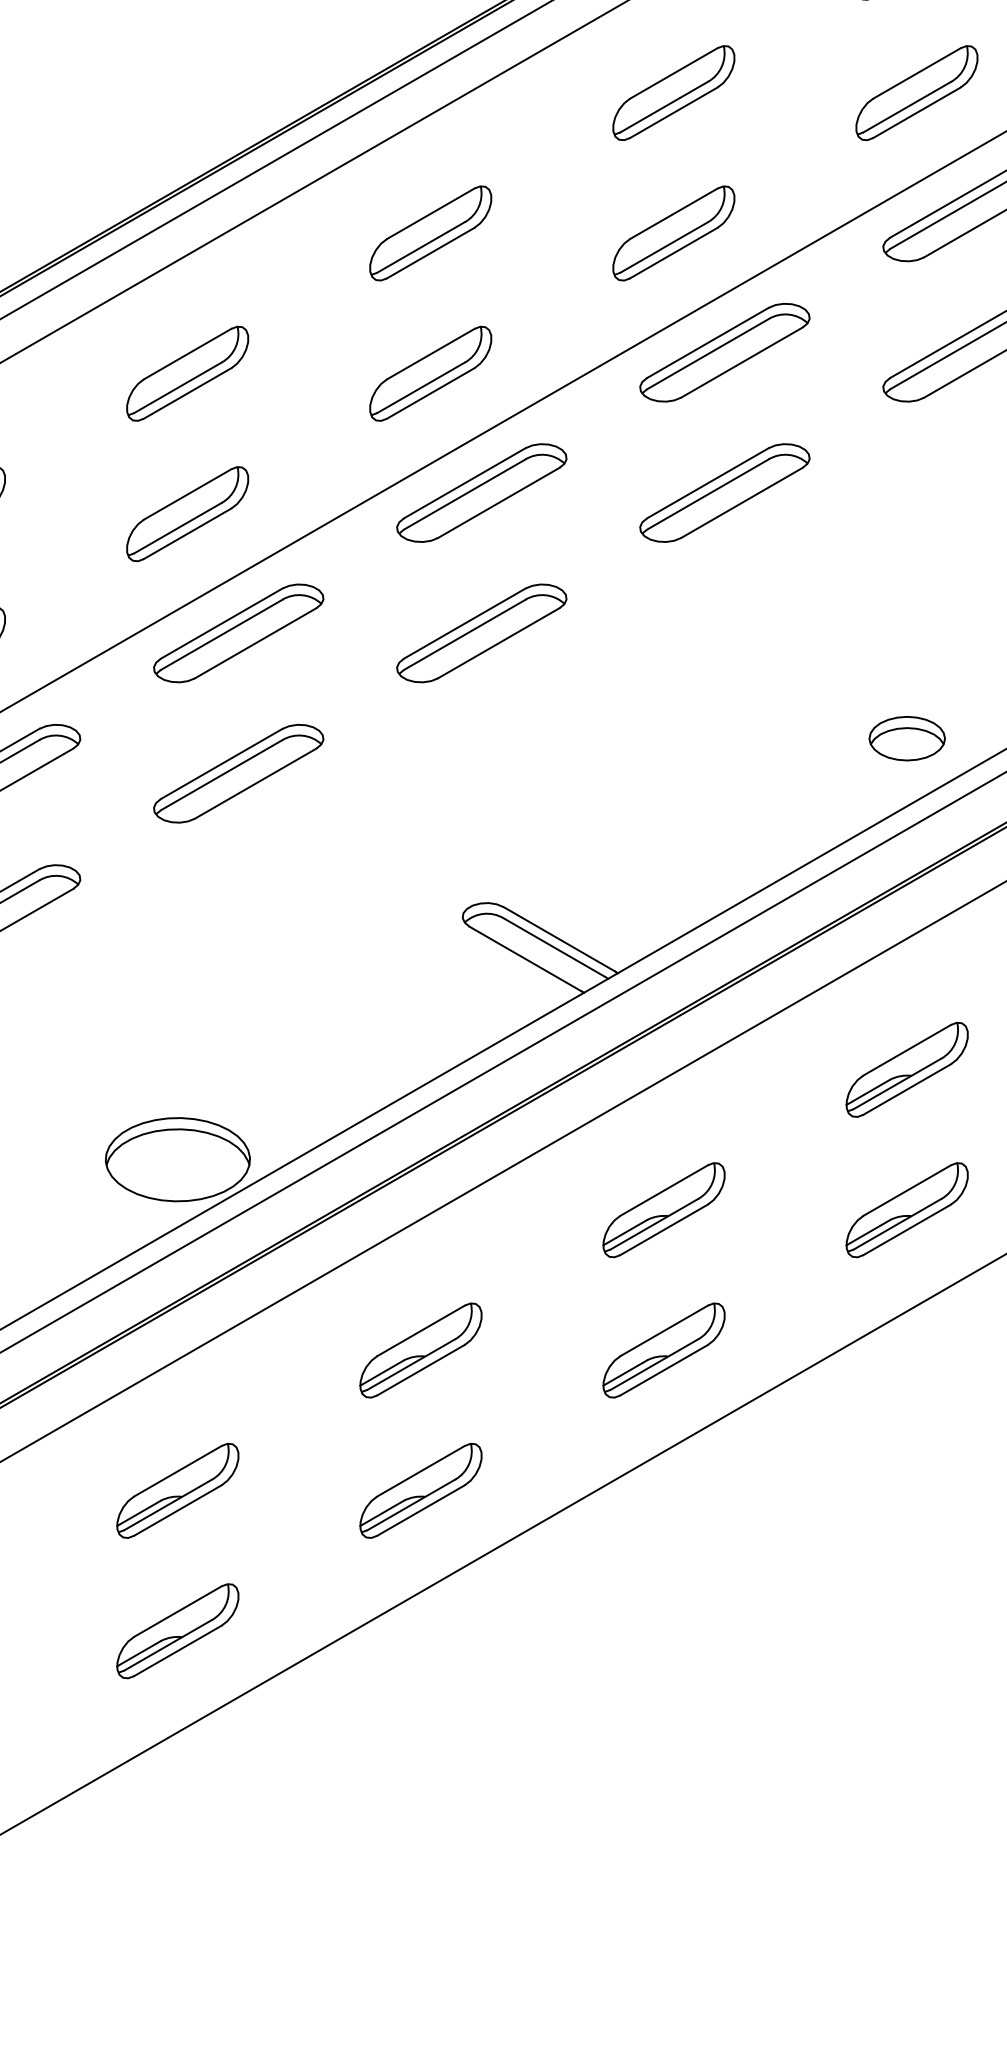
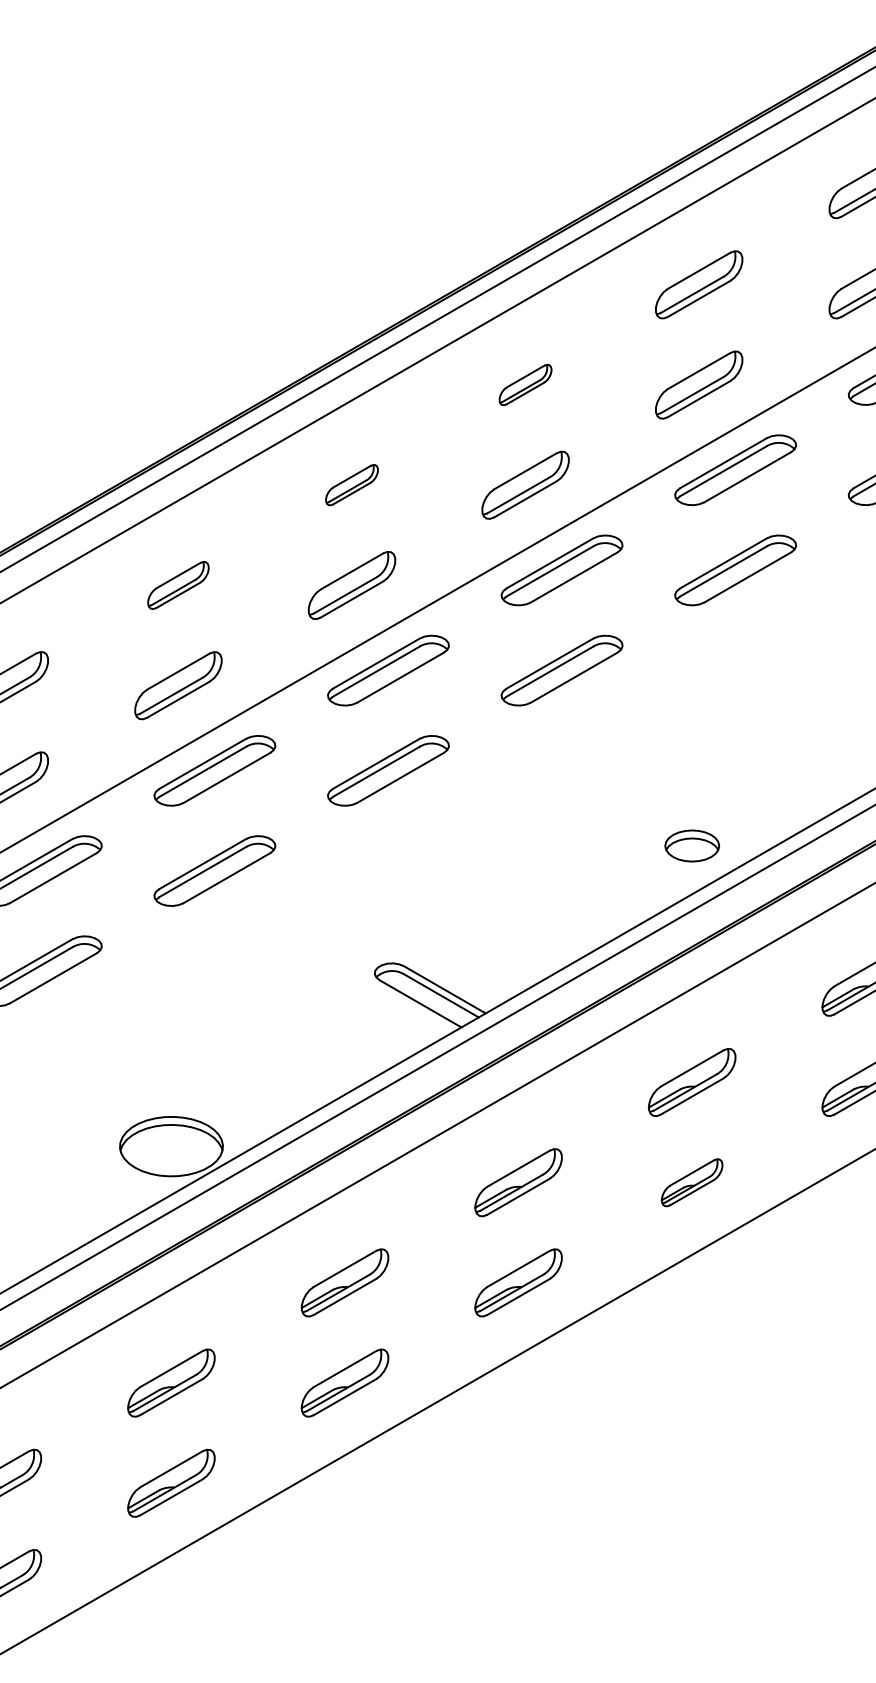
part: (673, 92) -> (525, 384), size x0.6
part: (430, 232) -> (351, 484), size x0.6
part: (187, 373) -> (178, 585), size x0.7
part: (906, 1209) -> (691, 1182), size x0.7

